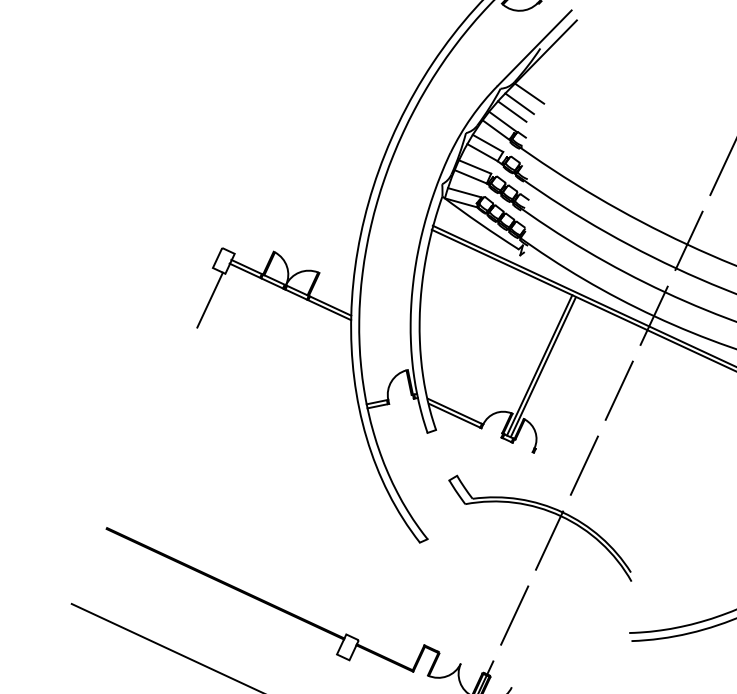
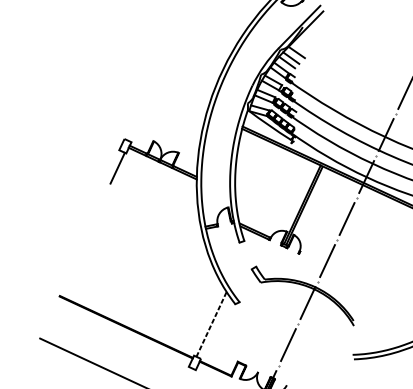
line: (377, 578) -> (211, 324), added

